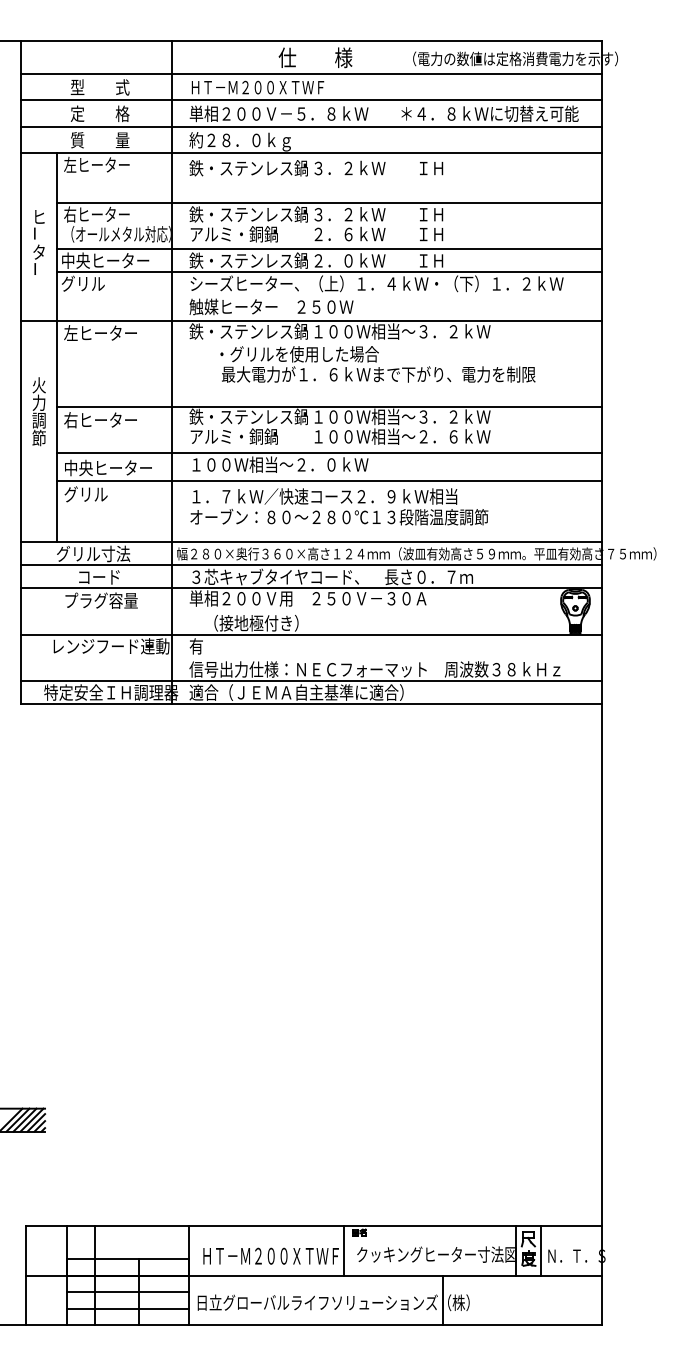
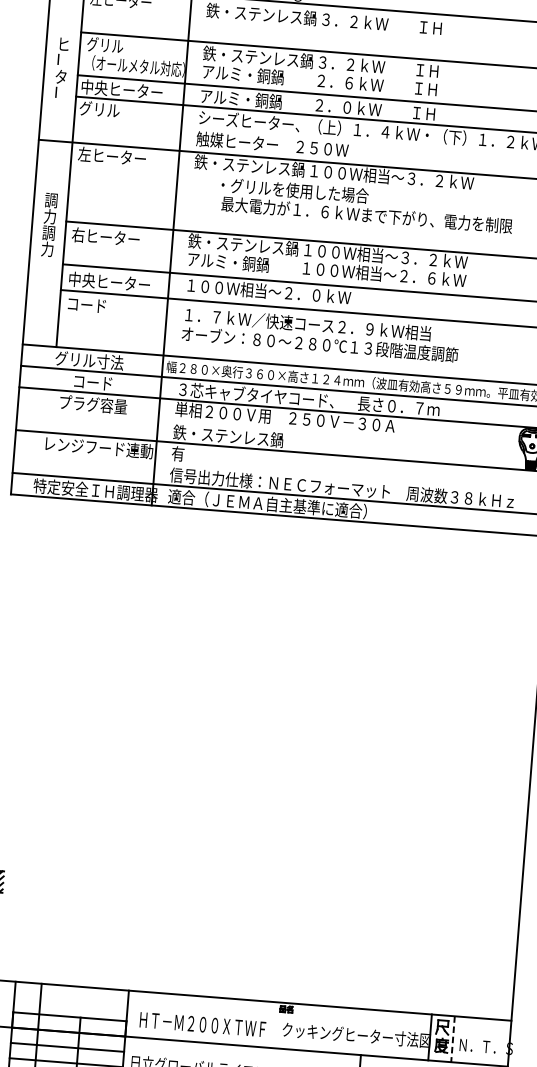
text: (96, 214) -> (117, 46), 右ヒーター -> グリル
text: (248, 260) -> (254, 99), 鉄・ステンレス鍋 -> アルミ・銅鍋
text: (38, 385) -> (50, 200), 火 -> 調
text: (38, 437) -> (46, 248), 節 -> 力
text: (85, 494) -> (86, 304), グリル -> コード
text: (248, 622) -> (228, 435), （接地極付き） -> 鉄・ステンレス鍋
line: (344, 1250) -> (271, 1024), removed
line: (540, 1250) -> (453, 1039), solid -> dashed

